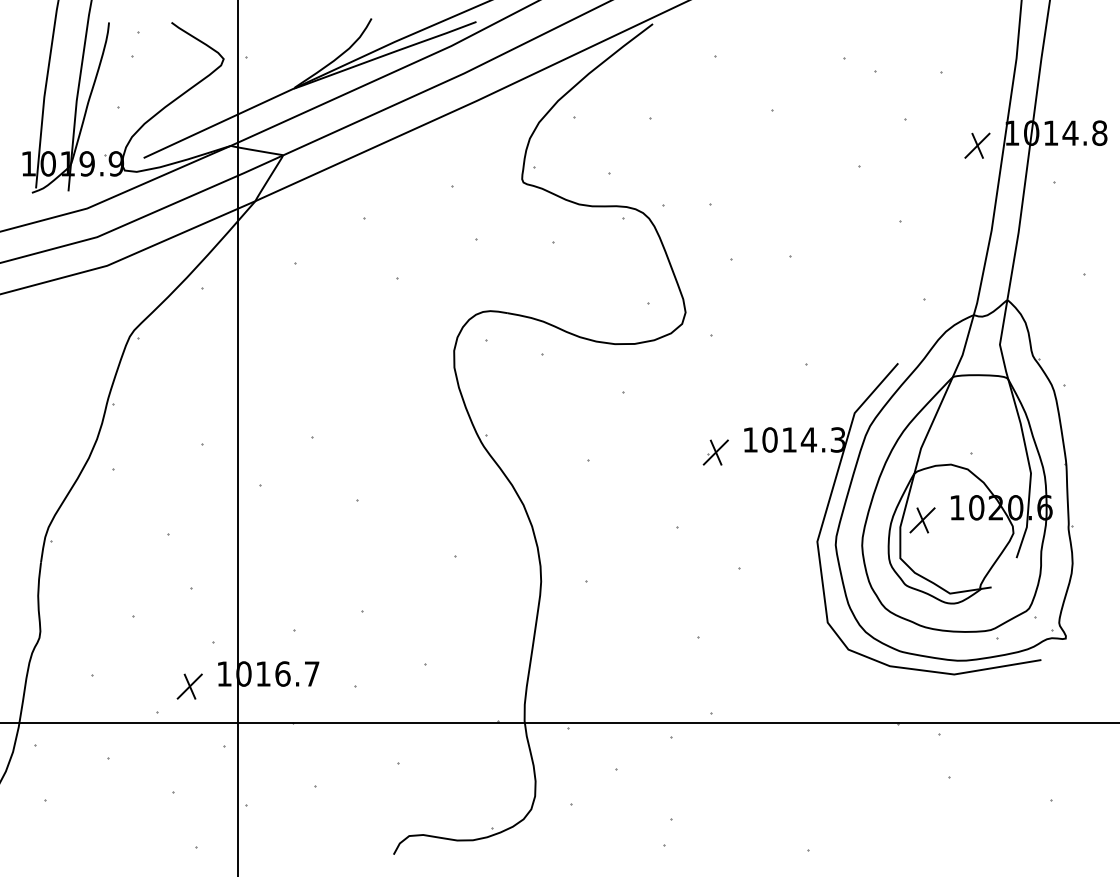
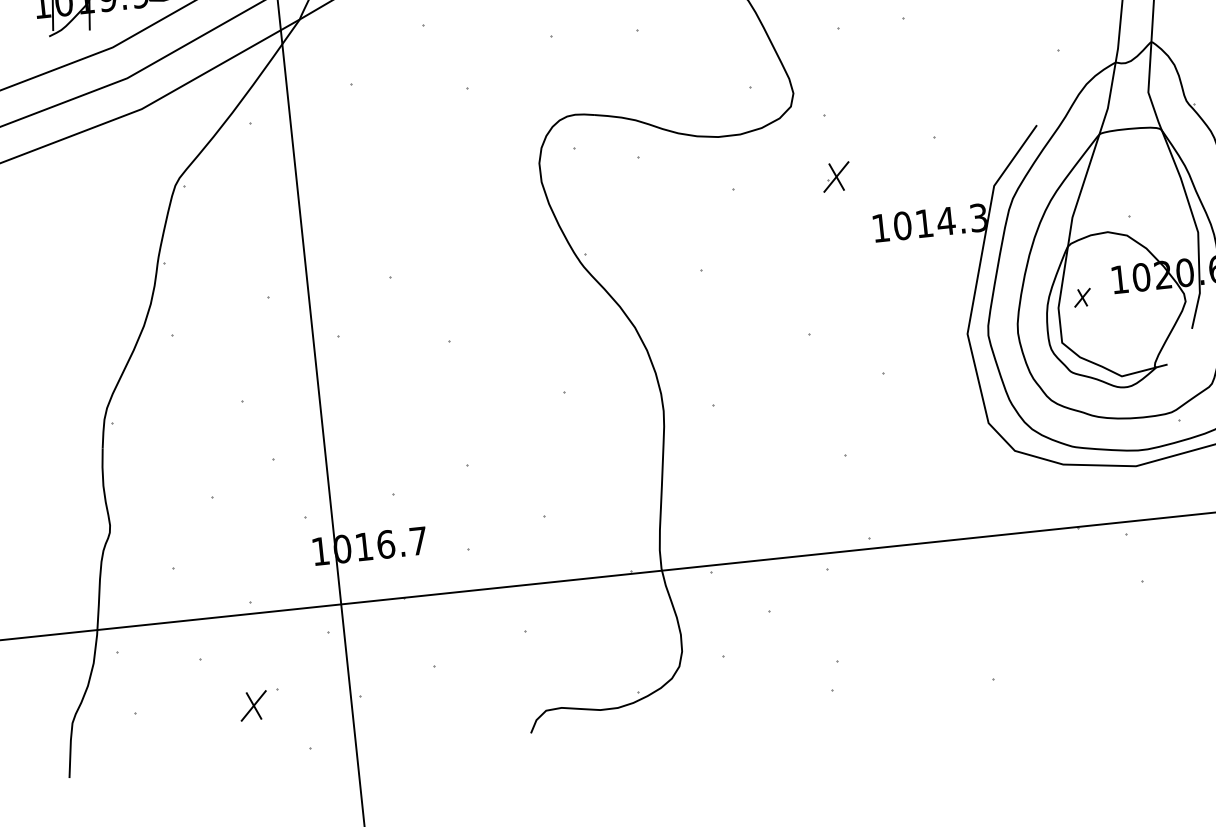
part: (715, 452) -> (835, 177), moved
part: (922, 520) -> (1082, 297), size x0.6
part: (189, 686) -> (253, 705), moved

